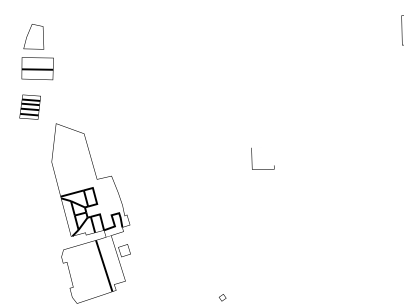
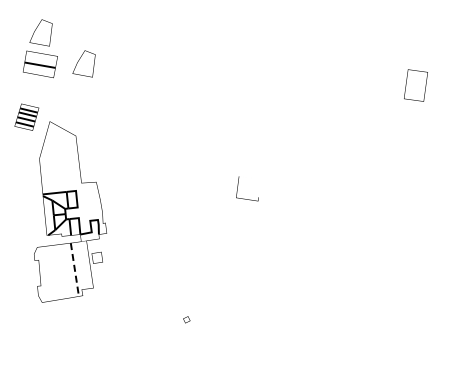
part: (80, 60) -> (83, 63), added
part: (29, 106) -> (26, 116), moved
line: (103, 265) -> (74, 269), solid -> dashed

